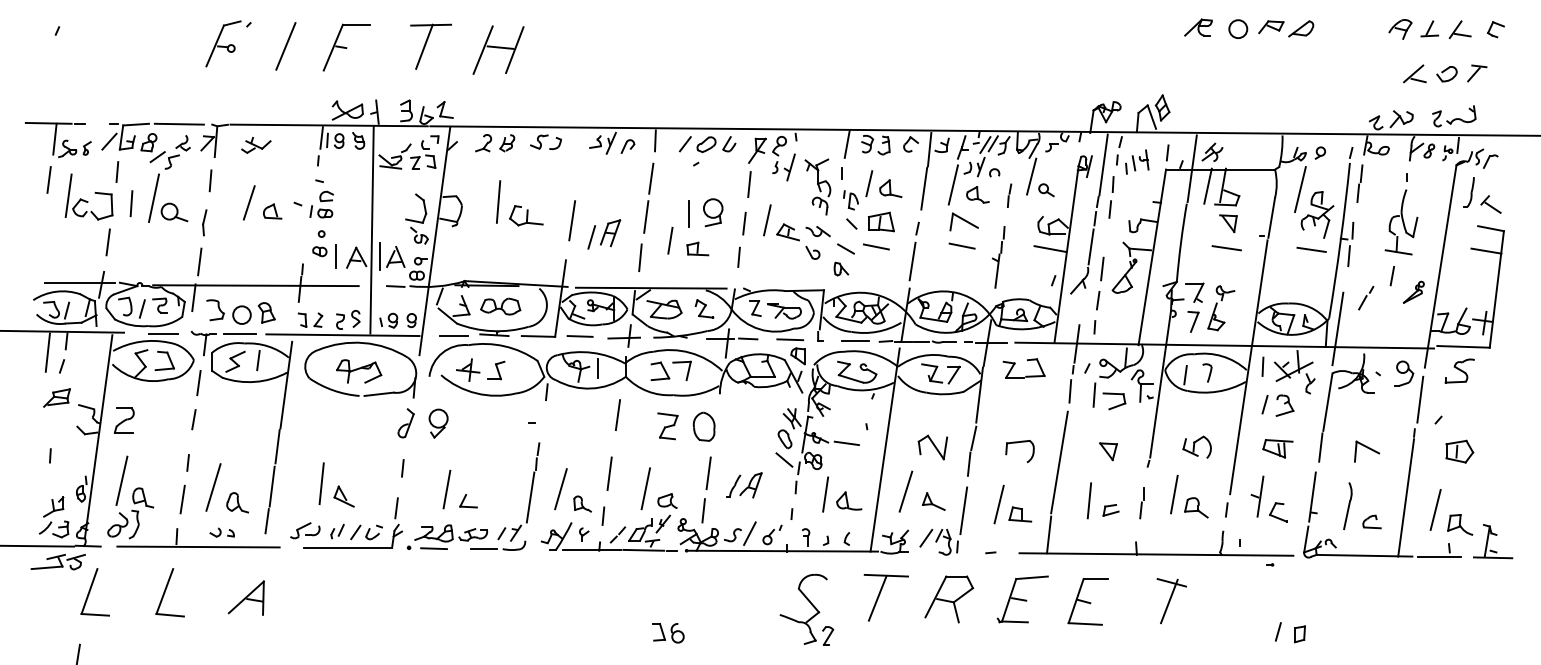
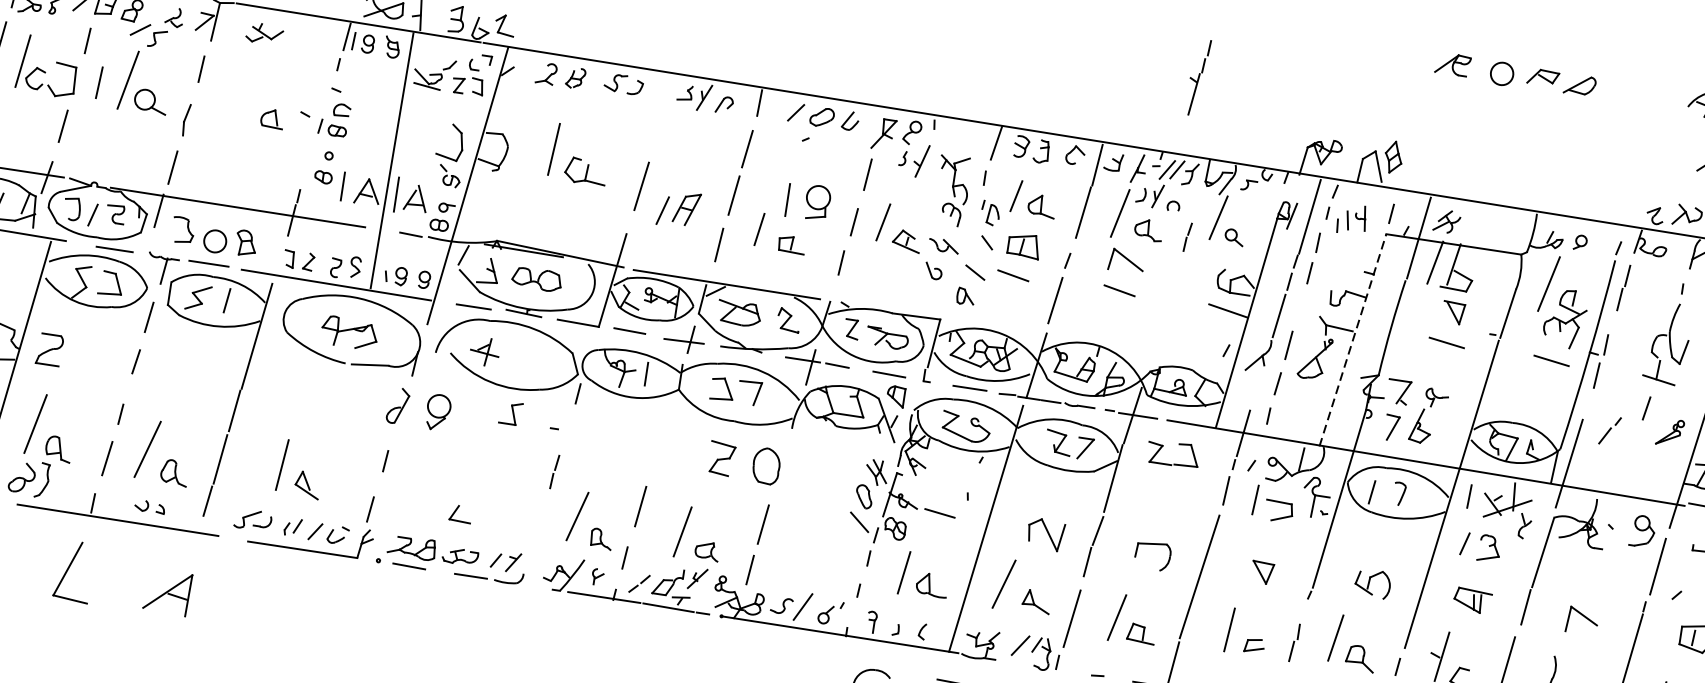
line: (248, 202) -> (244, 103), removed
part: (998, 257) -> (1197, 77), moved
line: (1152, 257) -> (1353, 340), solid -> dashed
part: (496, 370) -> (511, 413), moved
line: (617, 415) -> (661, 435), removed
part: (744, 485) -> (805, 546), removed
line: (446, 489) -> (435, 495), removed
line: (530, 497) -> (538, 521), removed

